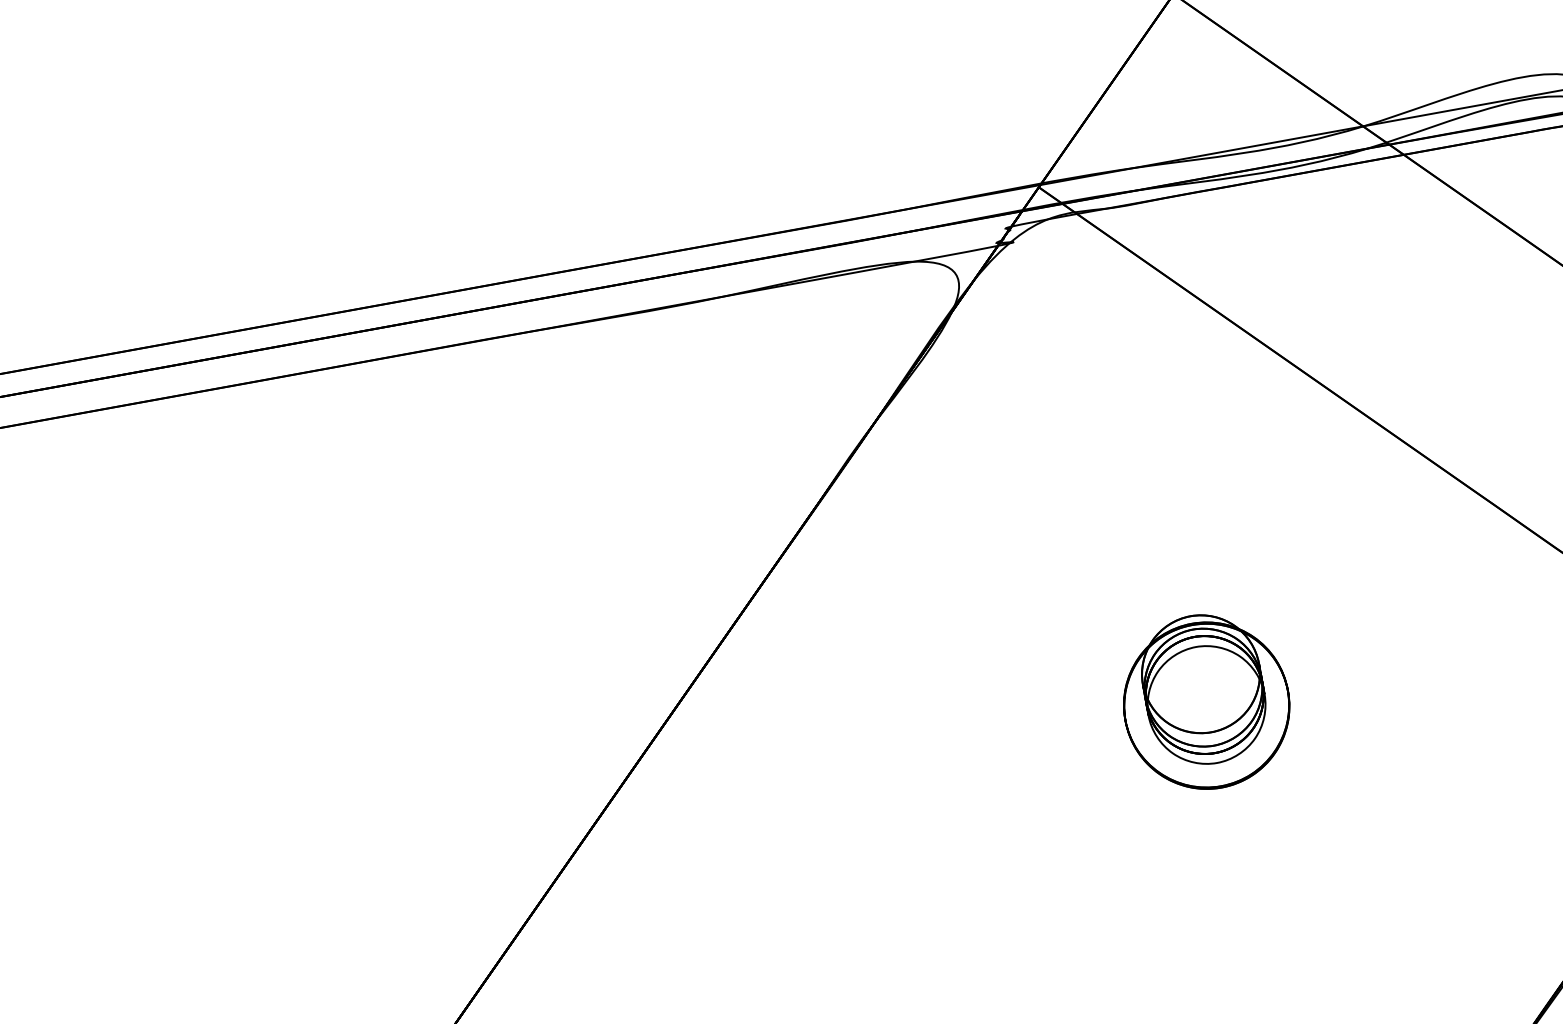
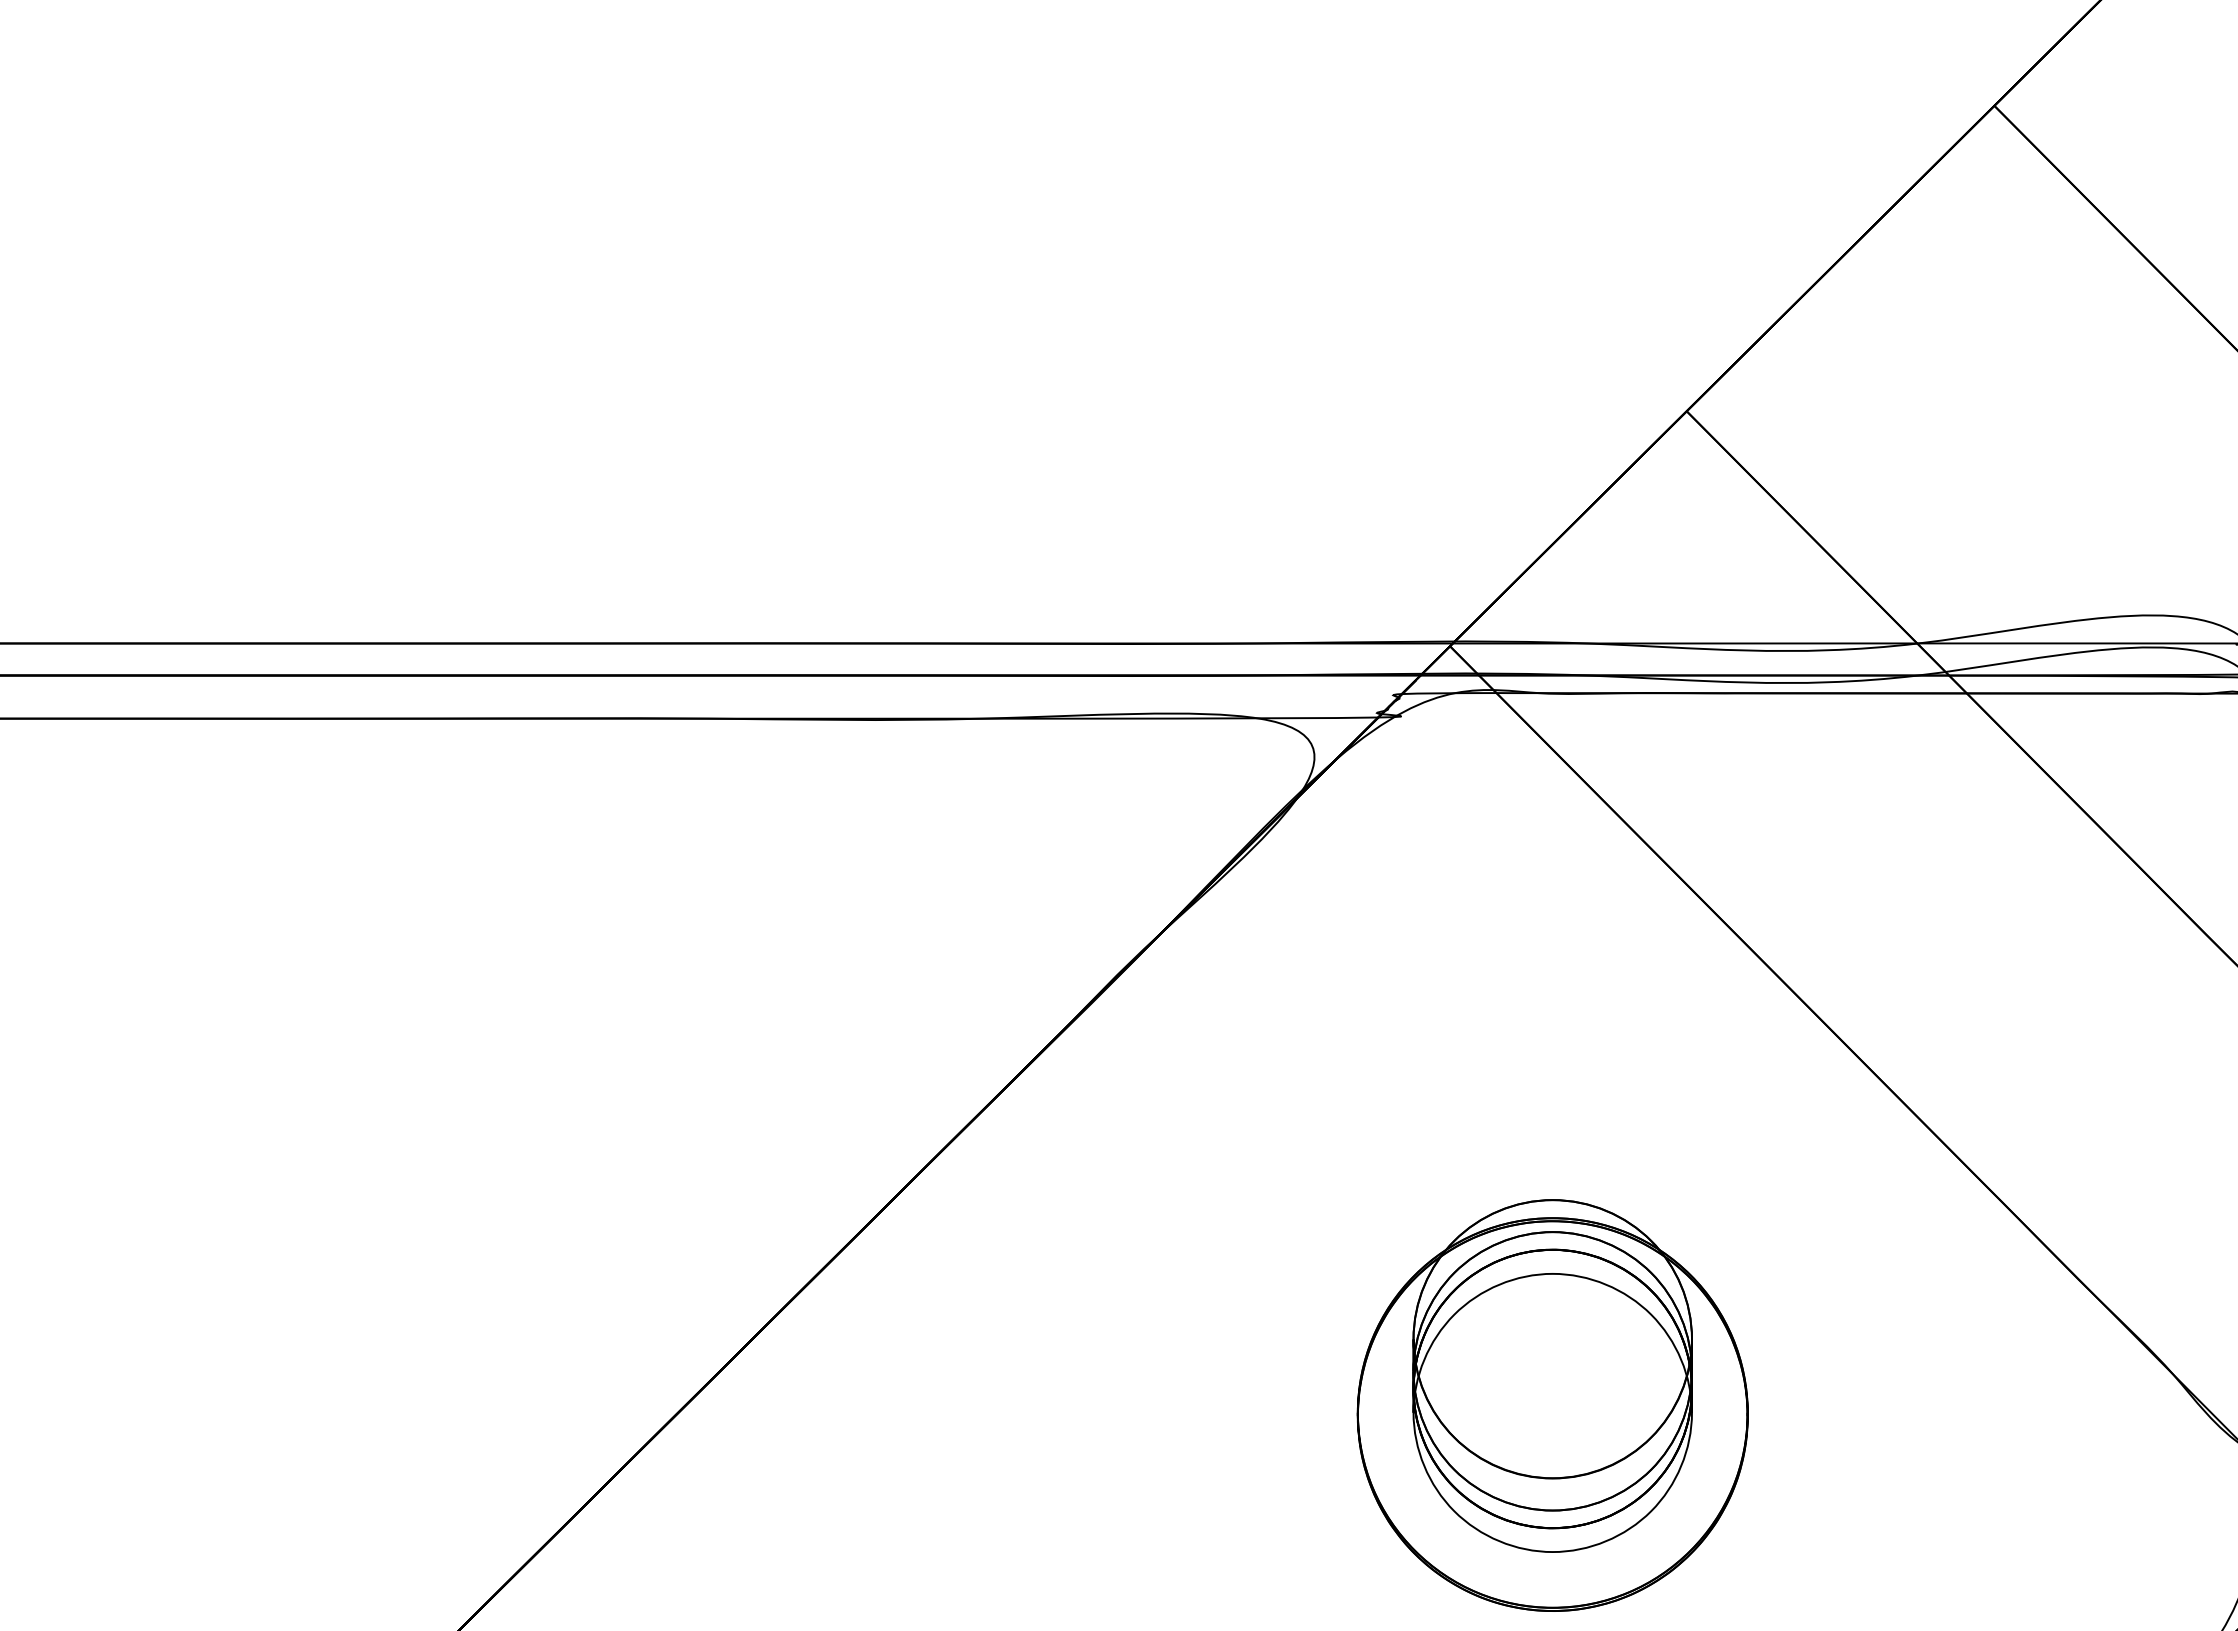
part: (1205, 701) -> (1552, 1405), size x1.67

